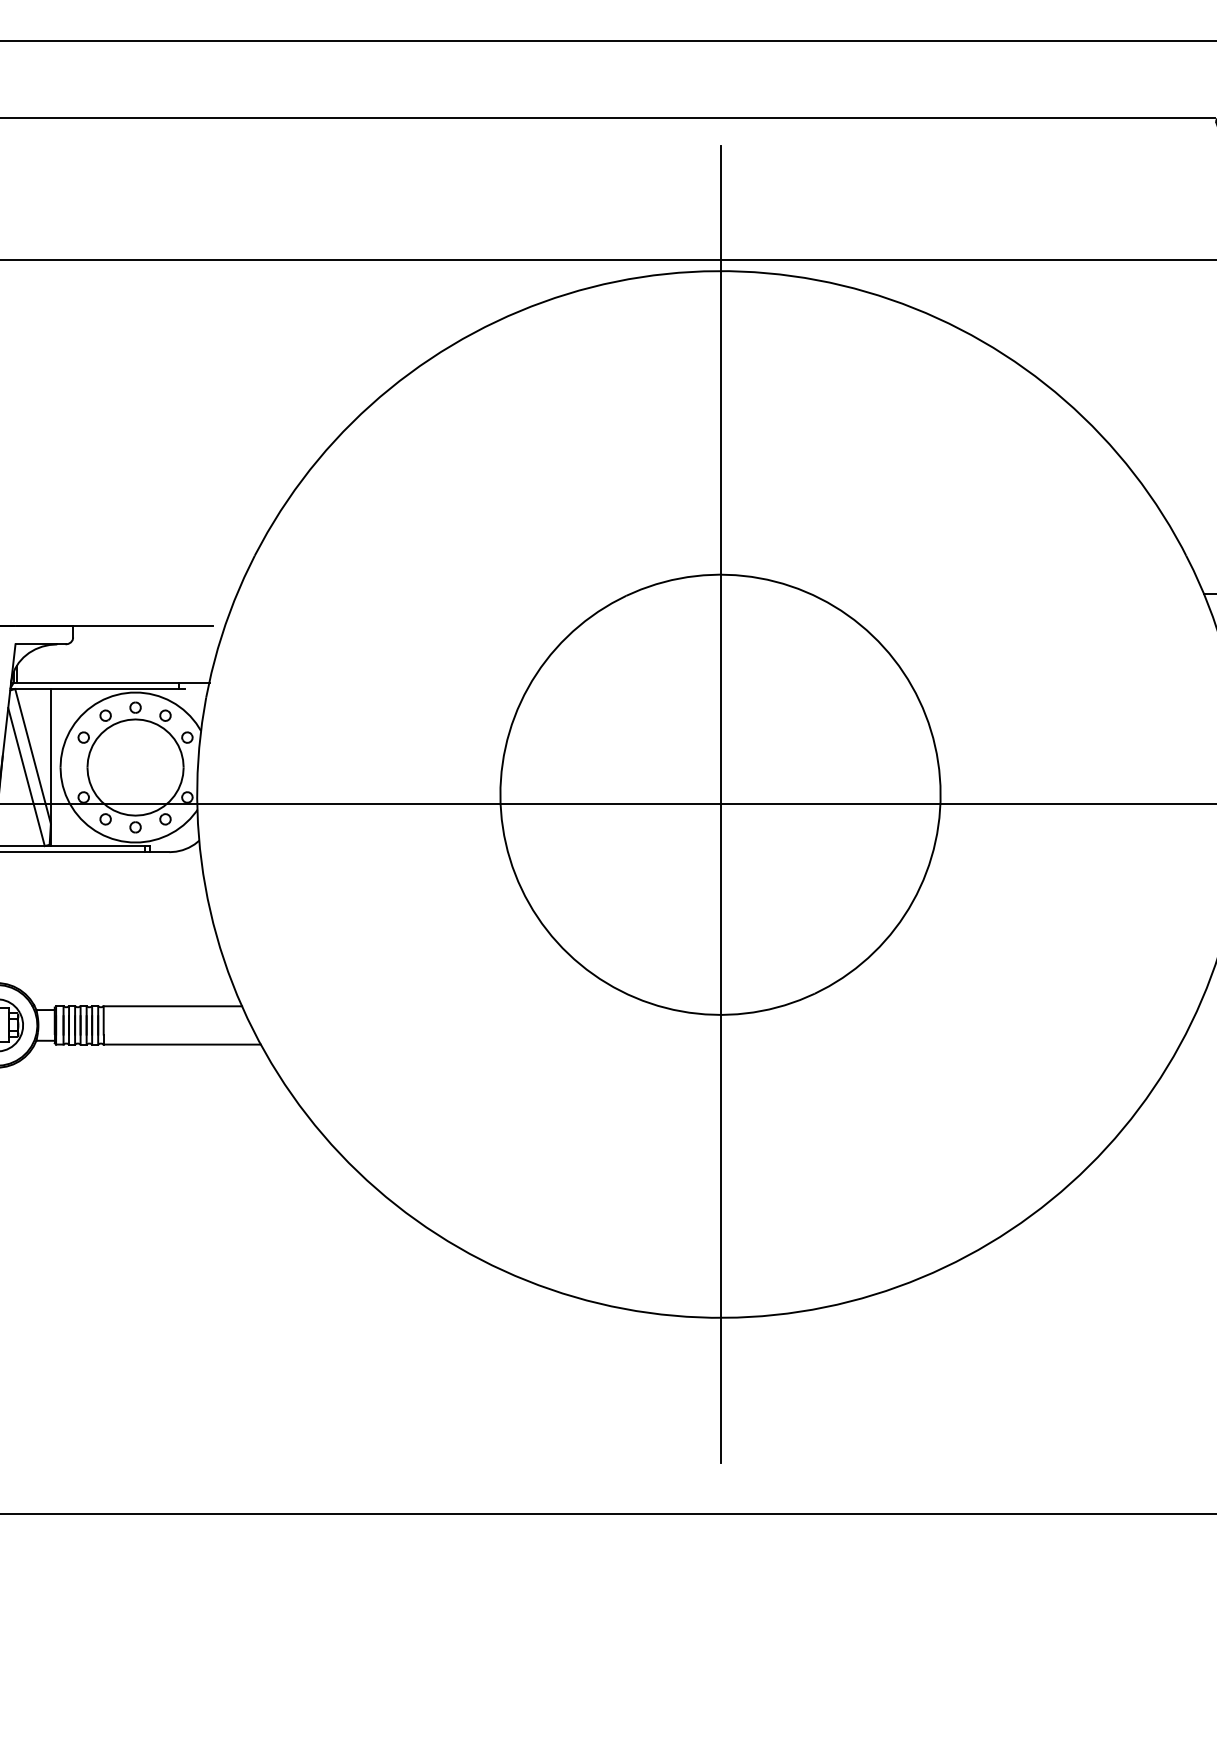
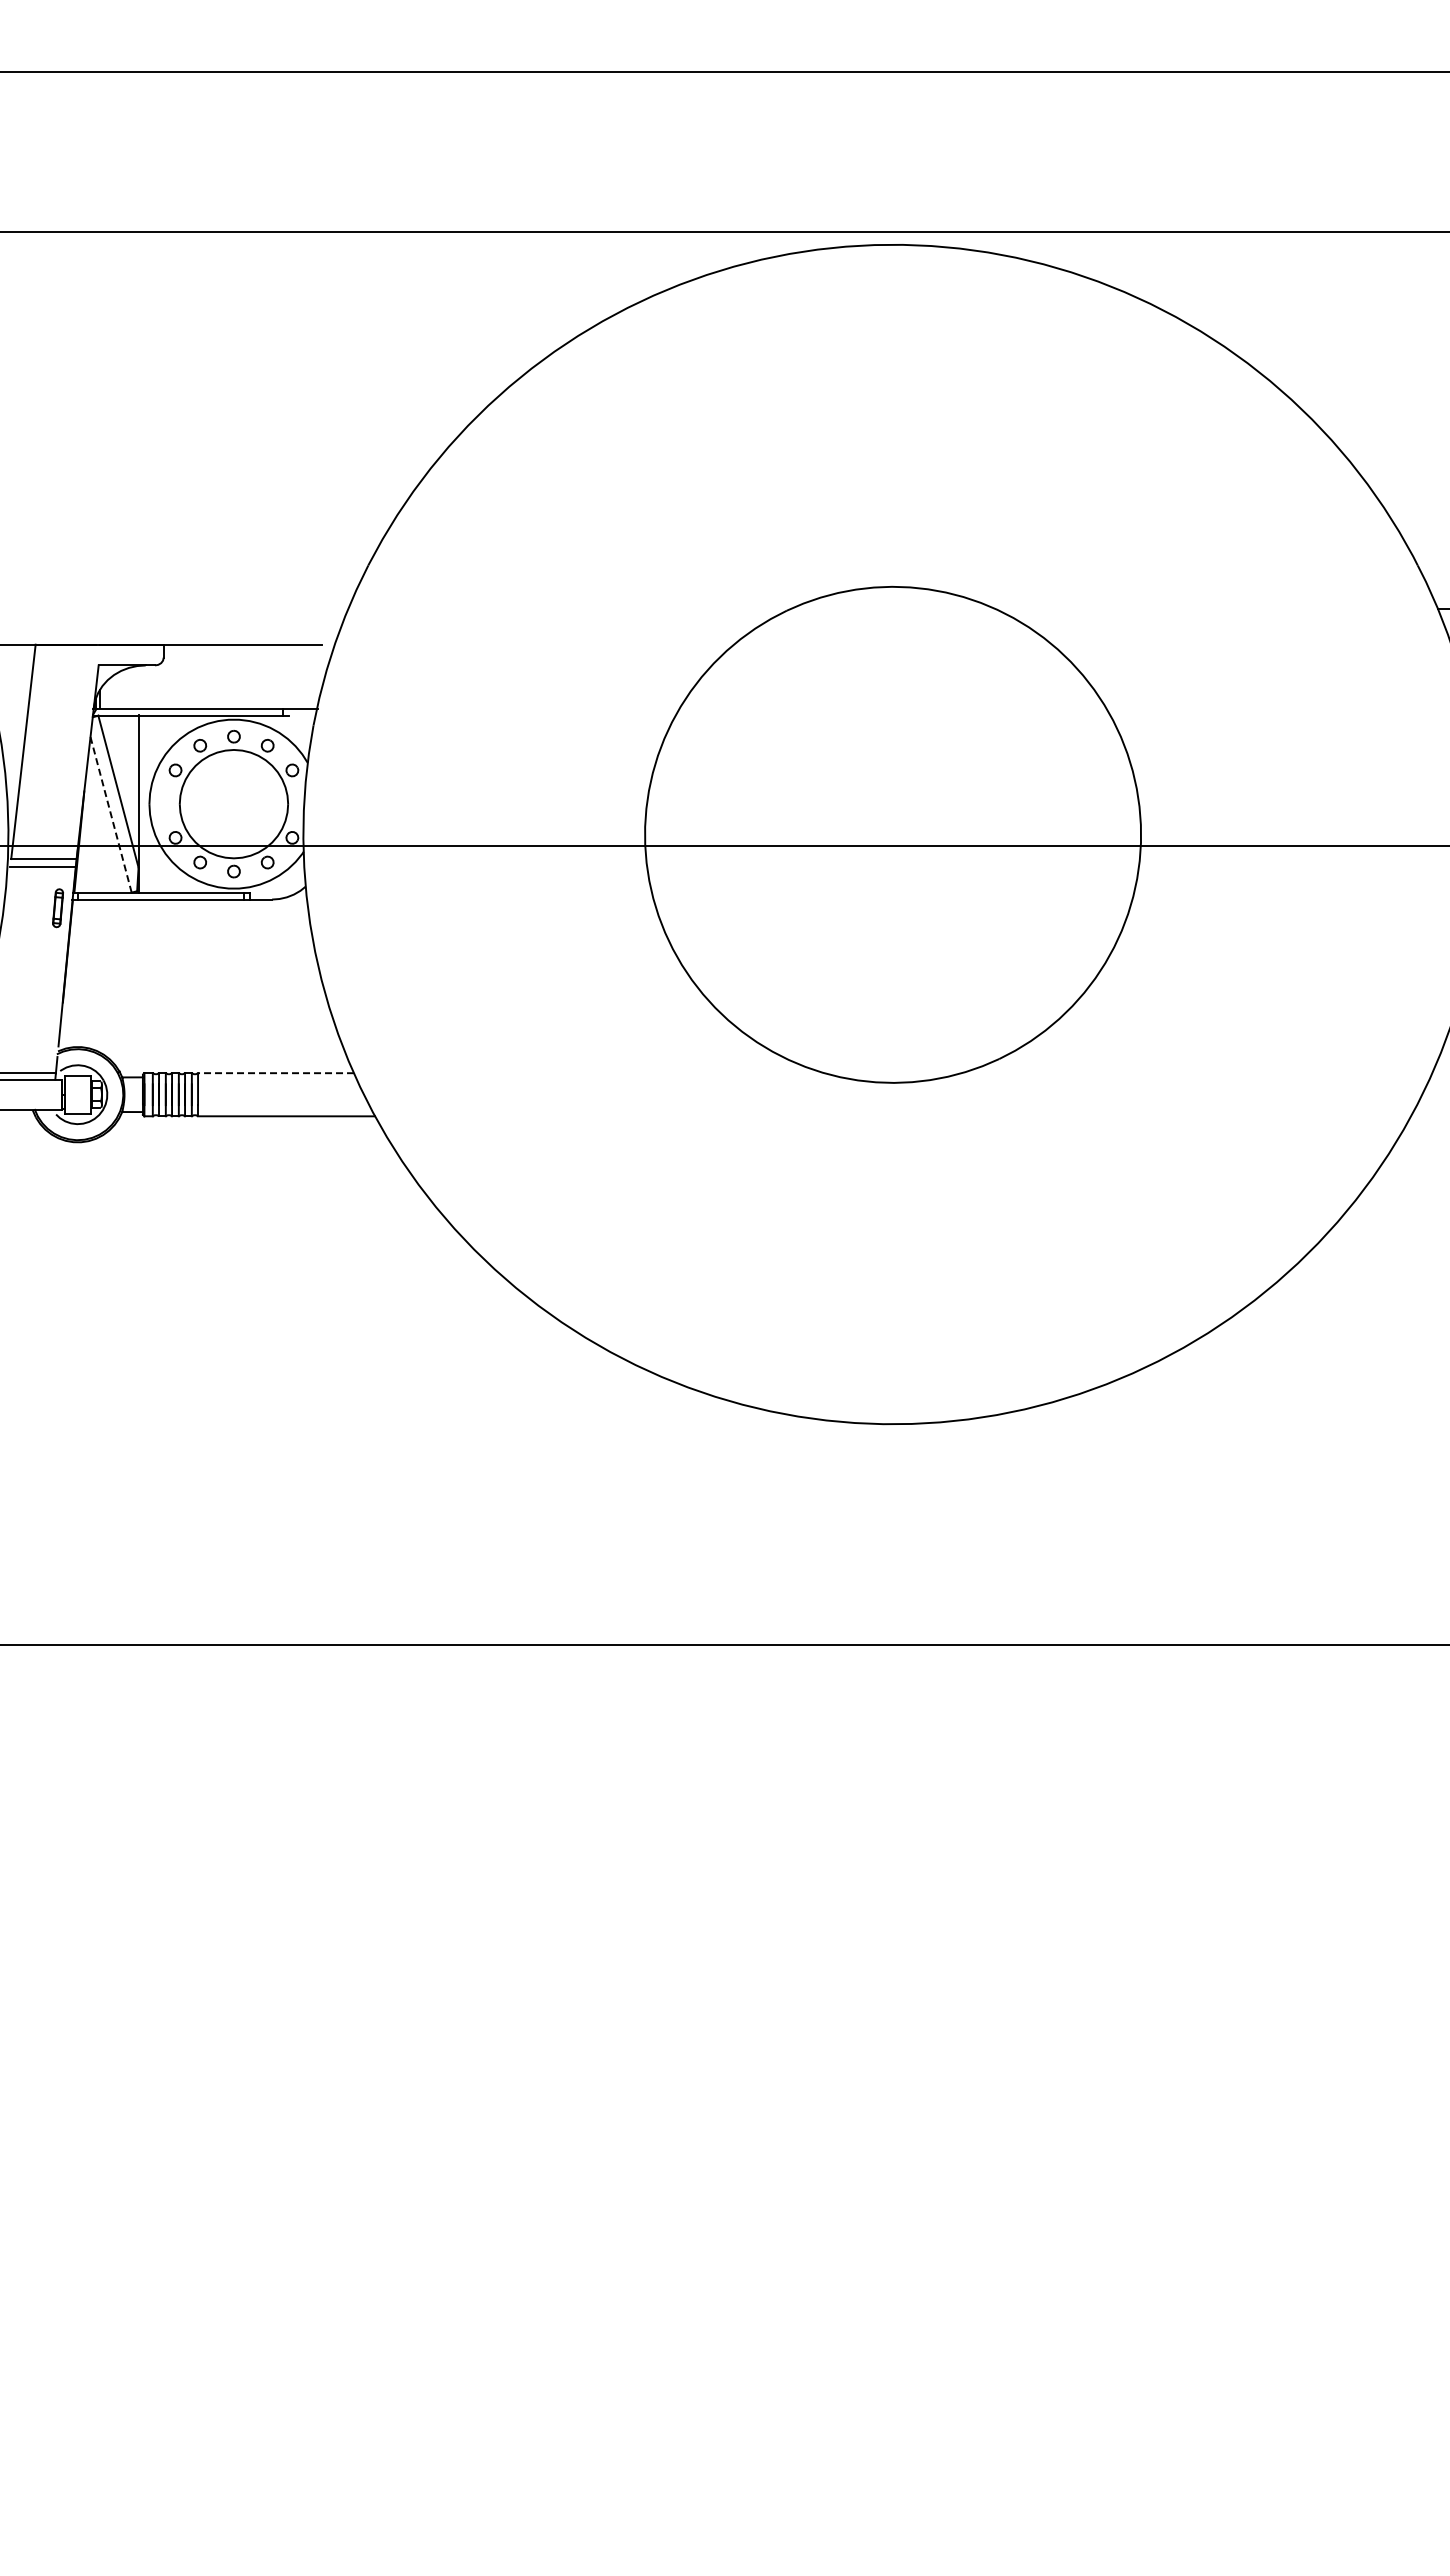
line: (25, 776) -> (110, 814), solid -> dashed
line: (720, 804) -> (893, 845), removed
line: (173, 1006) -> (276, 1073), solid -> dashed

